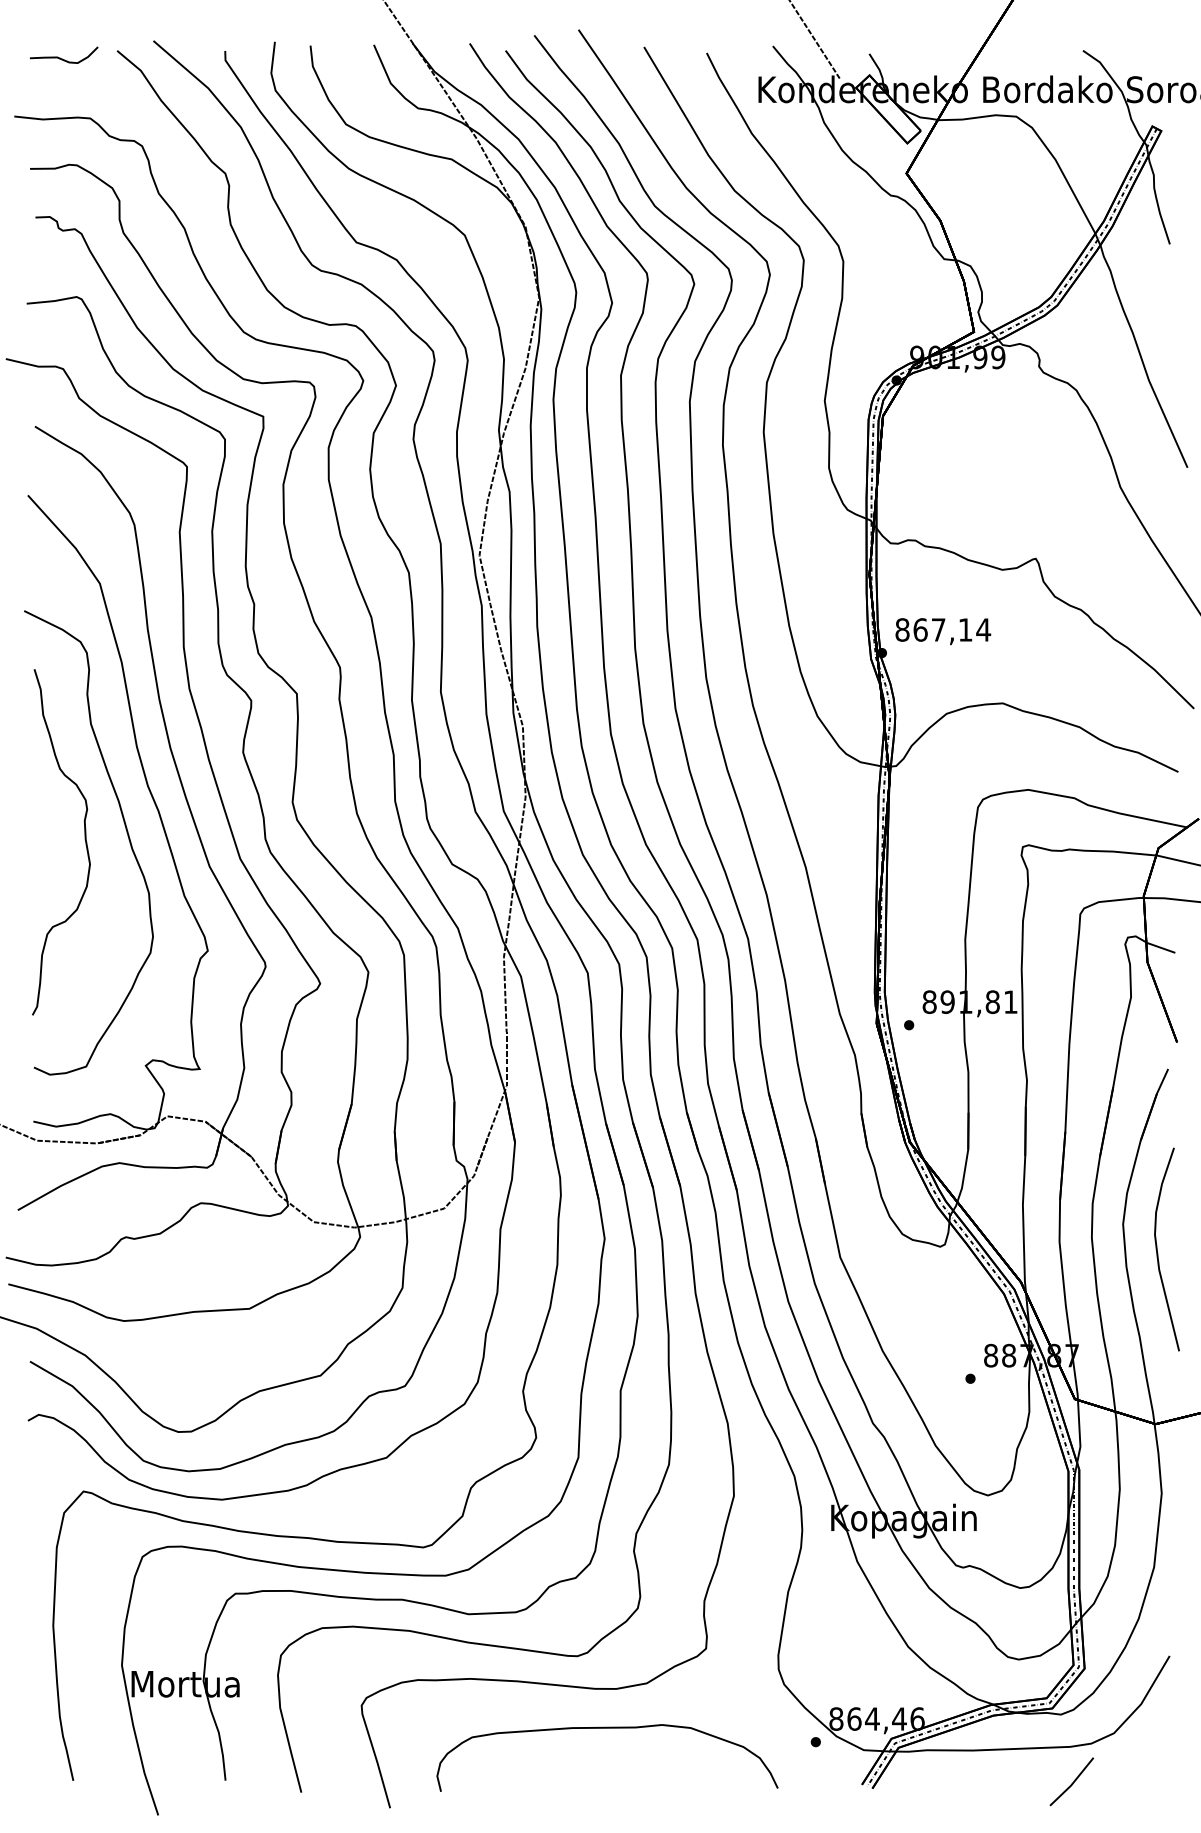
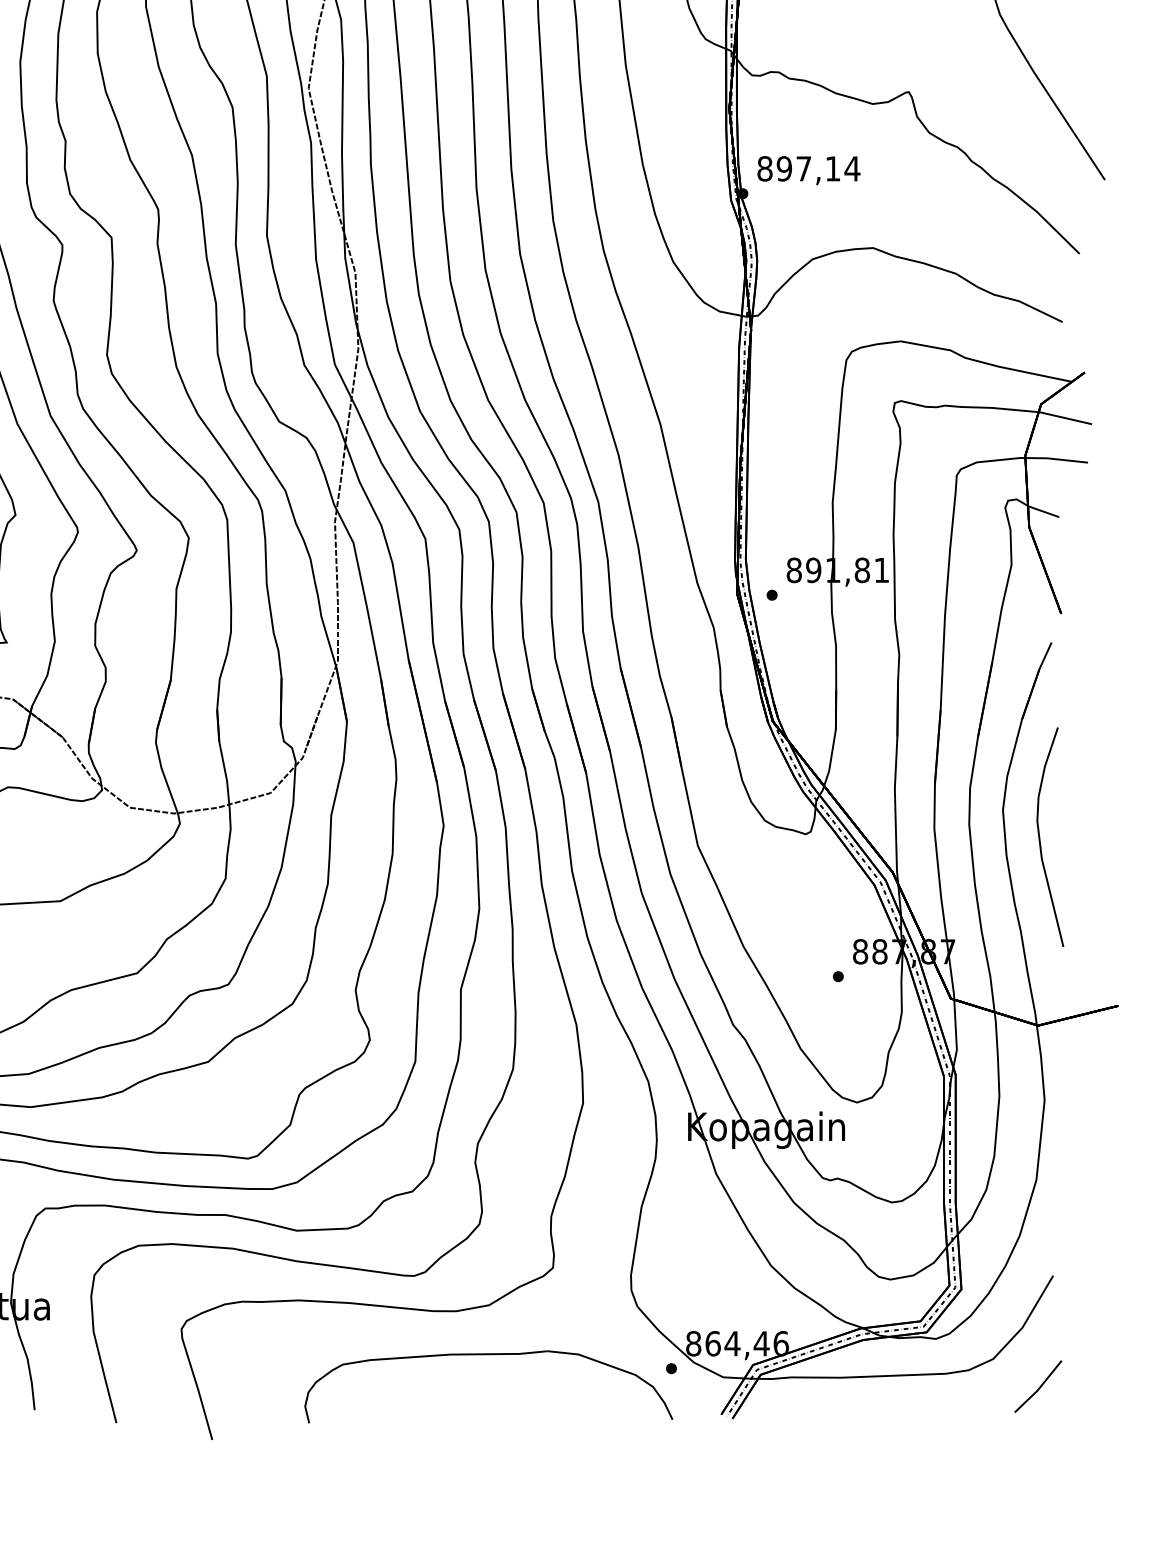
text: (920, 629) -> (784, 168), 867,14 -> 897,14
part: (607, 1728) -> (488, 1355), moved
line: (1072, 1782) -> (1038, 1387), moved

